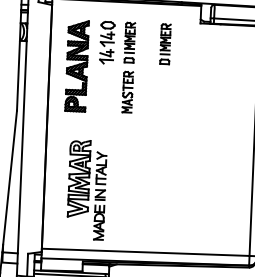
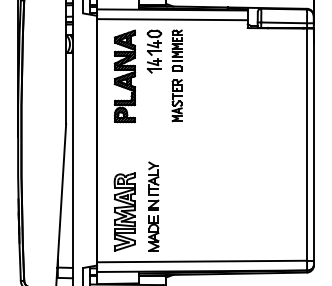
line: (126, 11) -> (172, 19), added
part: (164, 44) -> (212, 50), removed
part: (78, 178) -> (124, 211), moved

